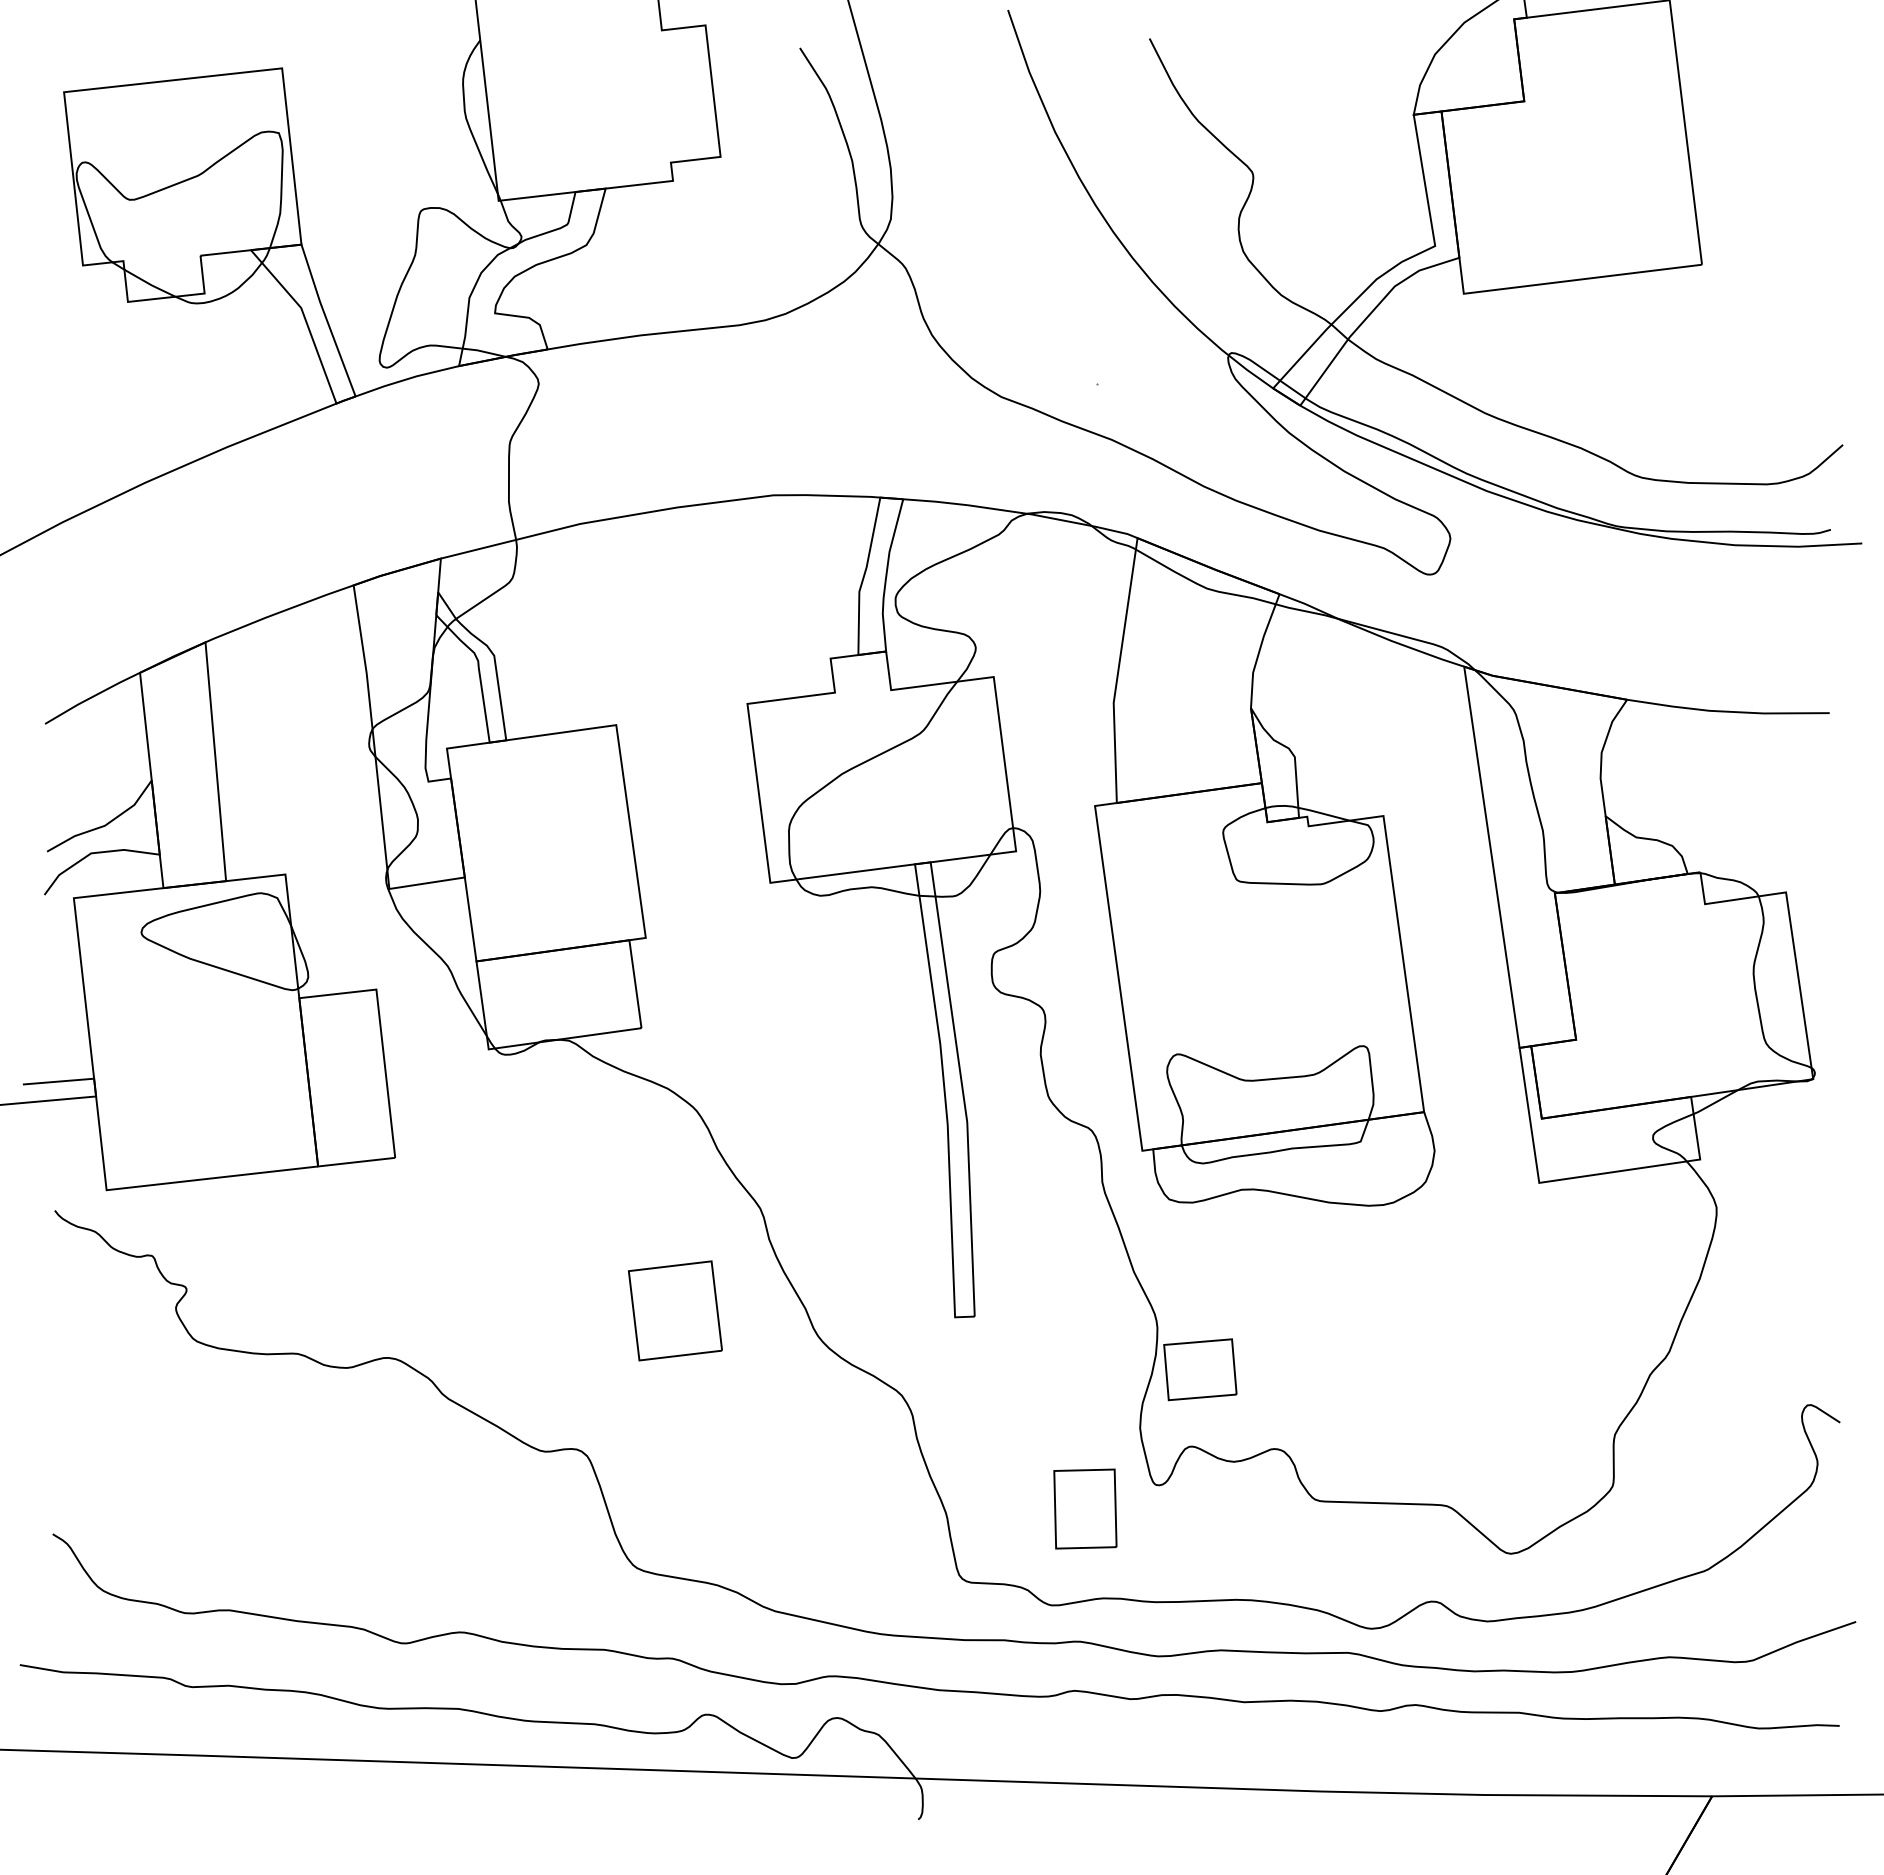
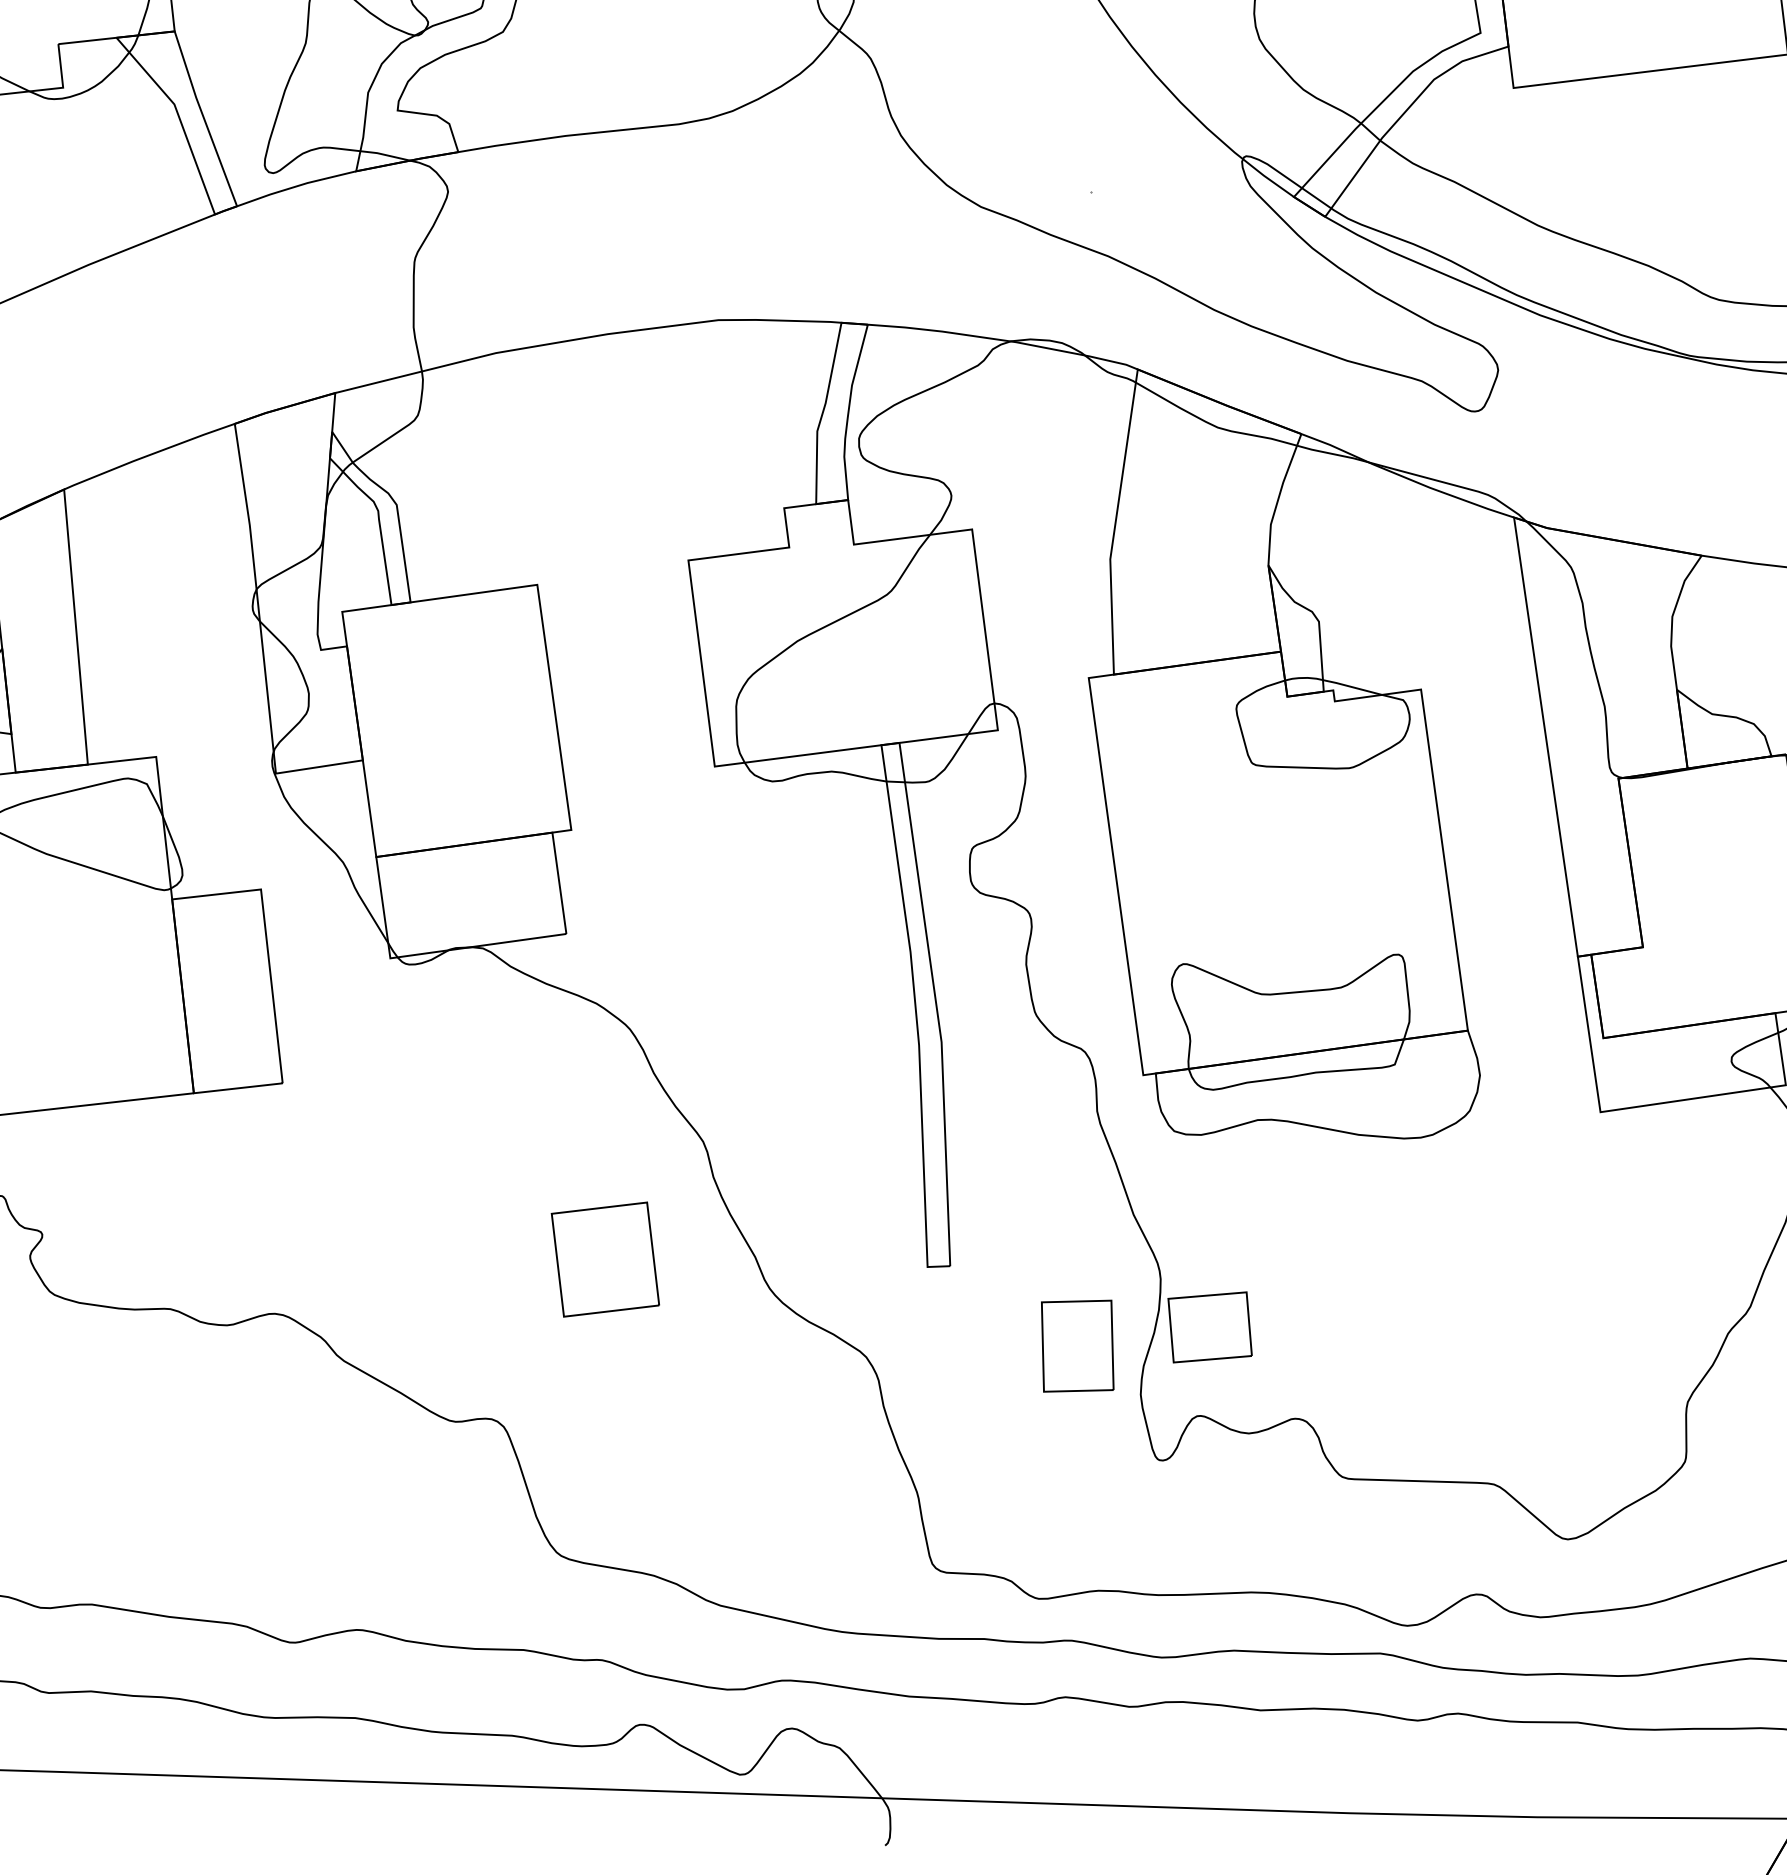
part: (1085, 1508) -> (1077, 1345), moved

